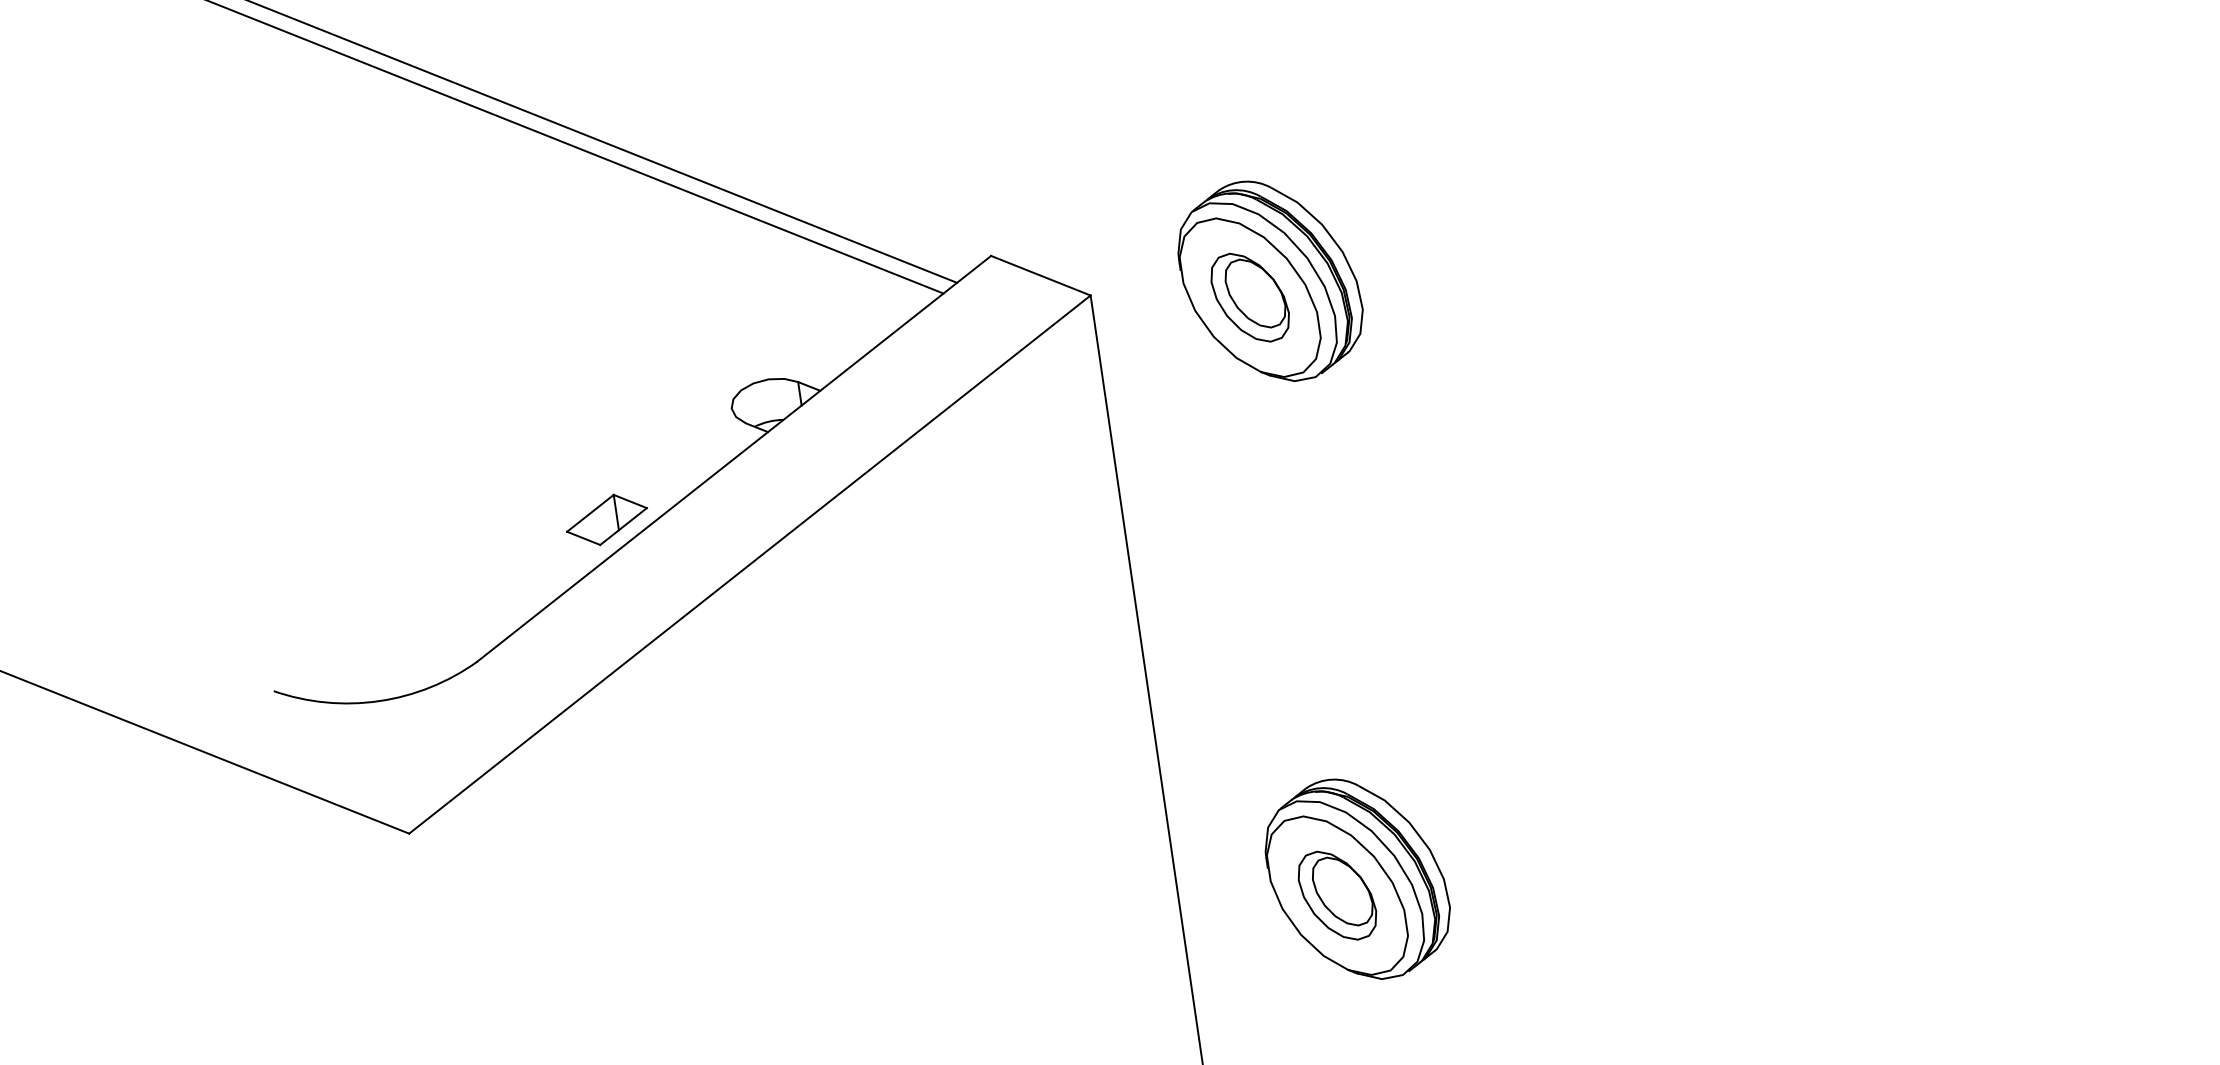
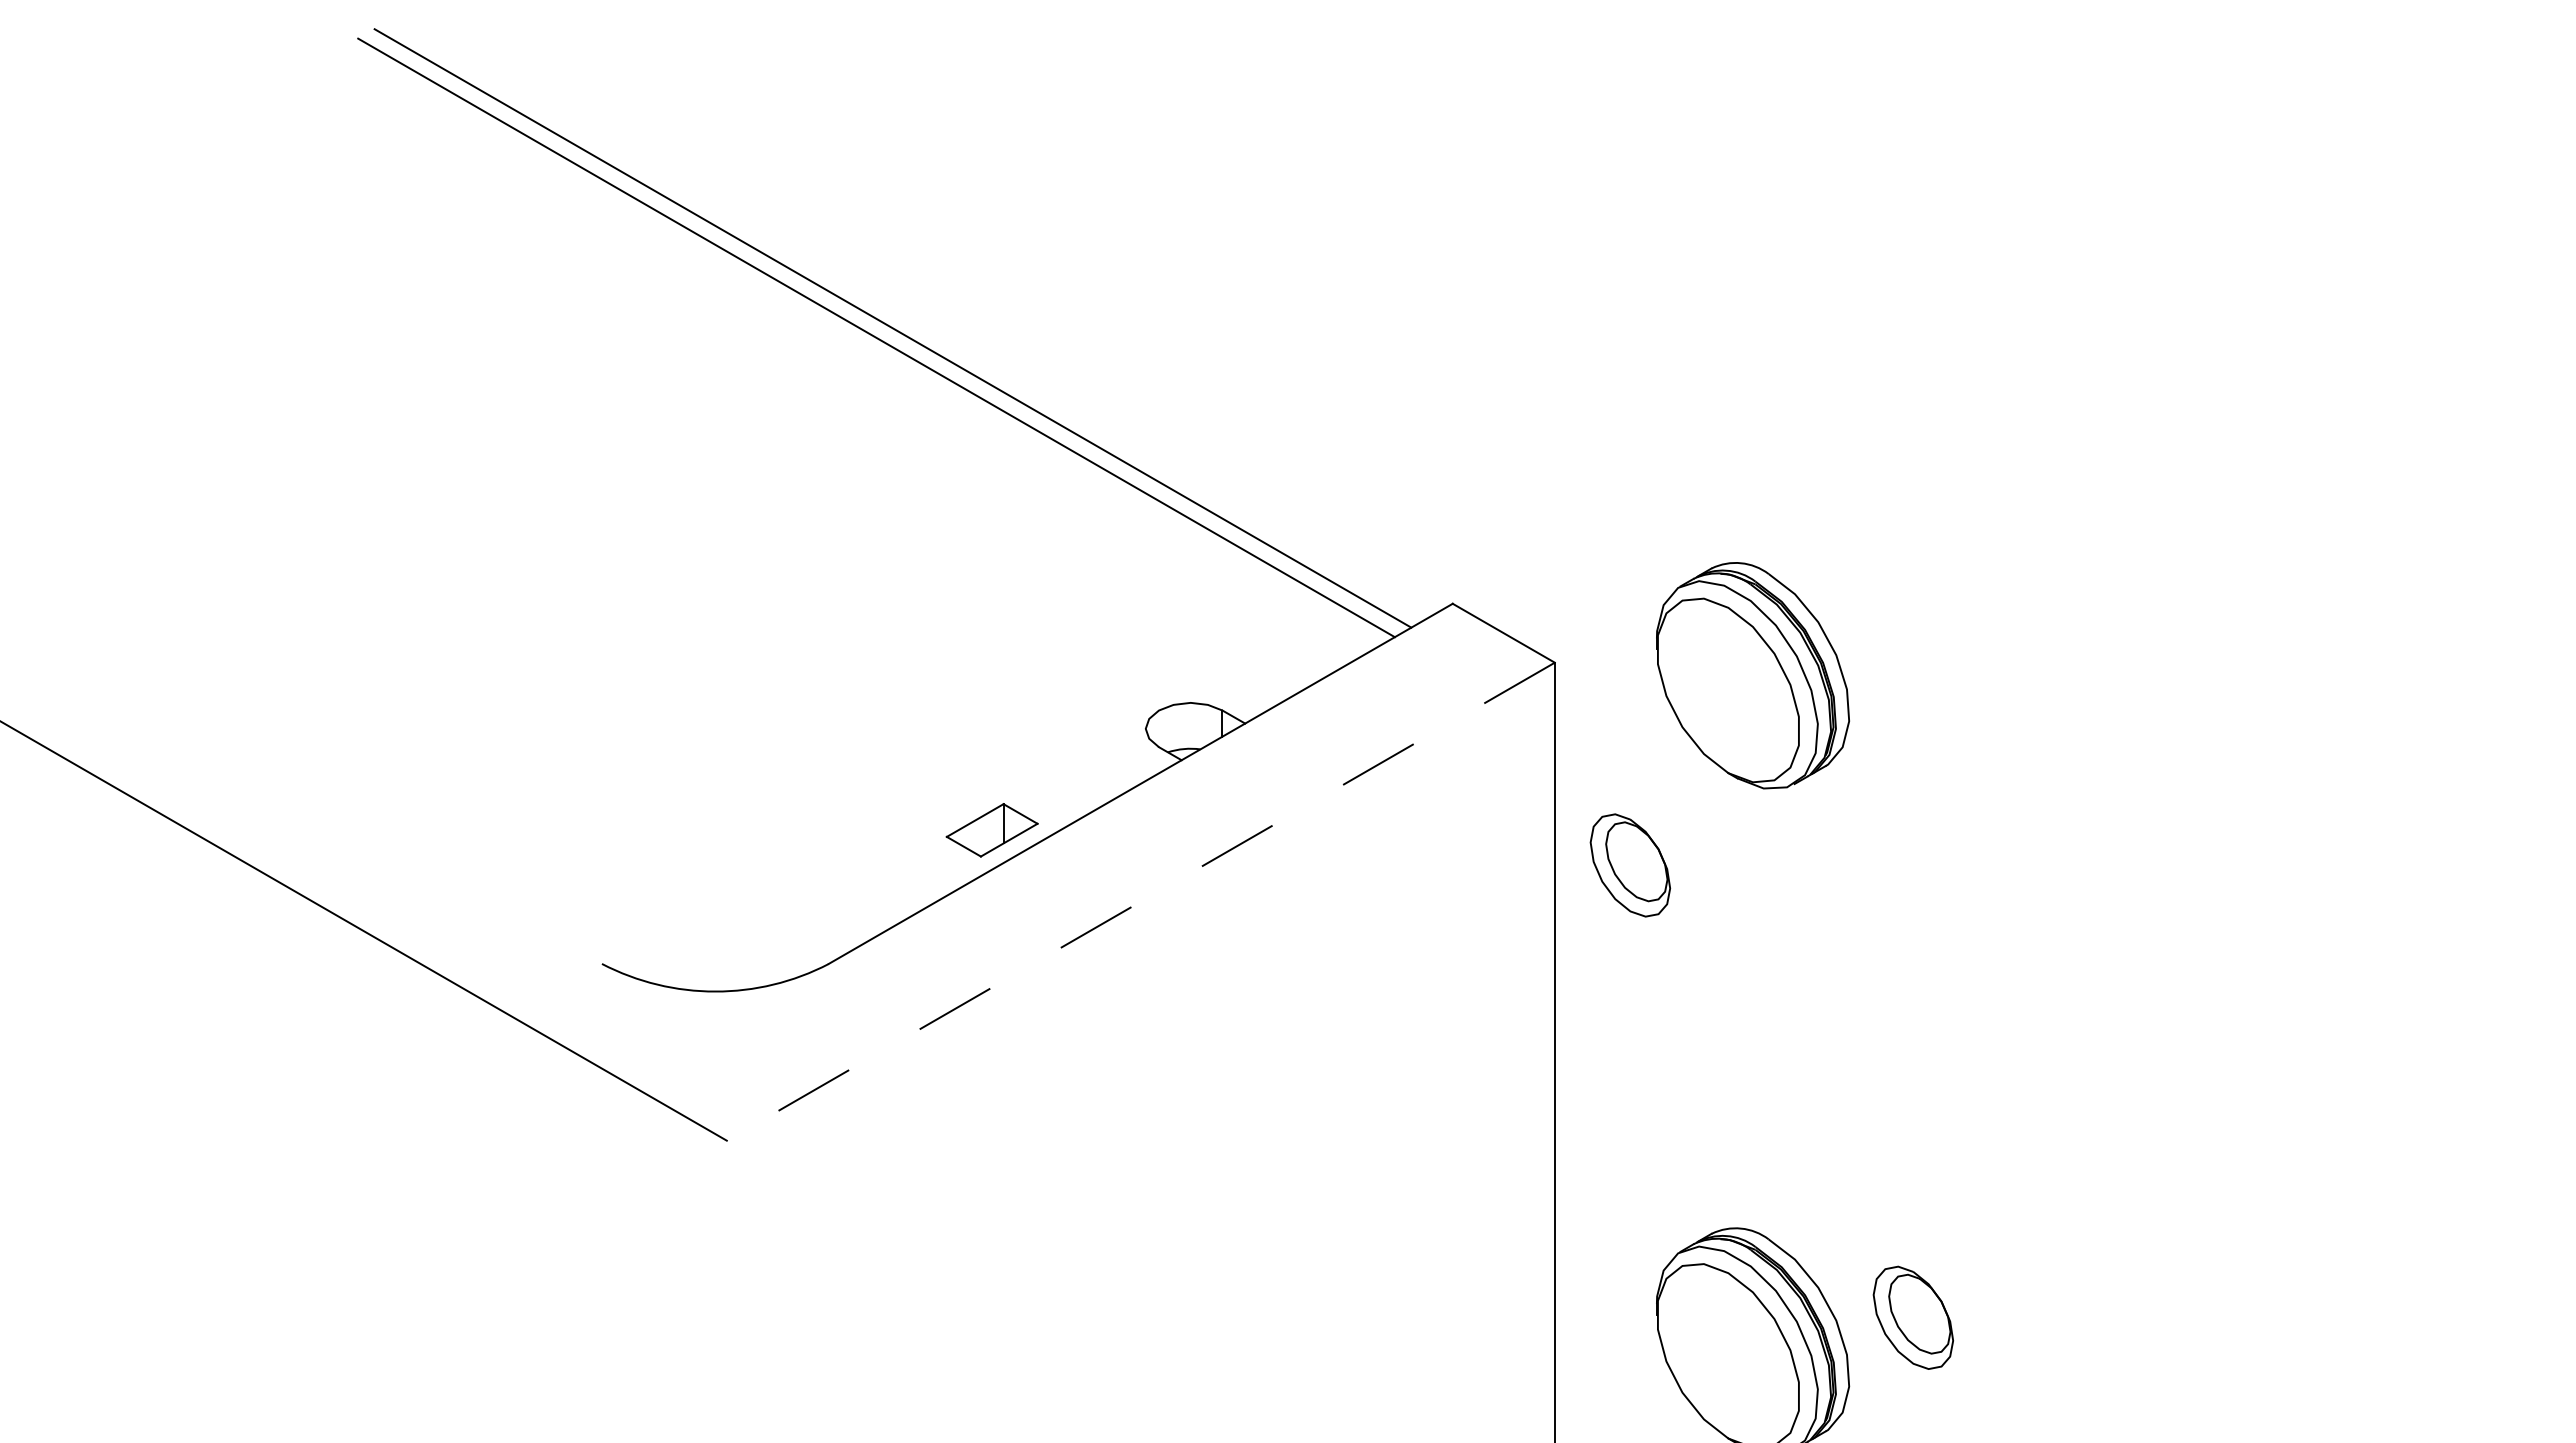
part: (1250, 297) -> (1630, 865), moved
line: (749, 564) -> (1140, 901), solid -> dashed
part: (1337, 895) -> (1913, 1317), moved

